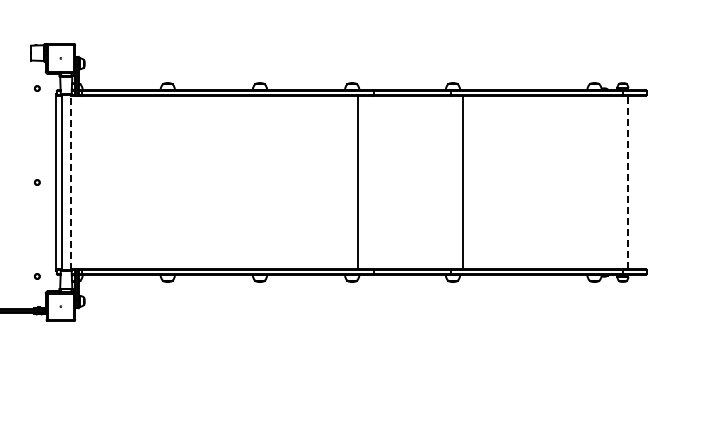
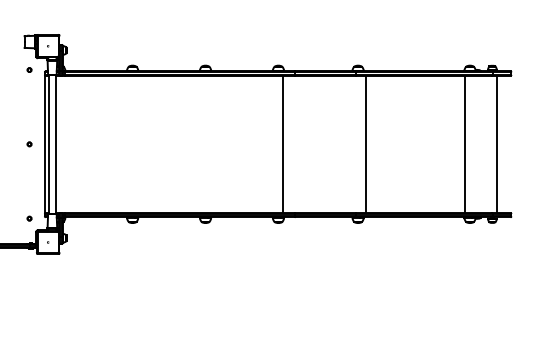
line: (70, 182) -> (55, 144), dashed -> solid
line: (587, 182) -> (464, 144), added
line: (628, 182) -> (496, 144), dashed -> solid

